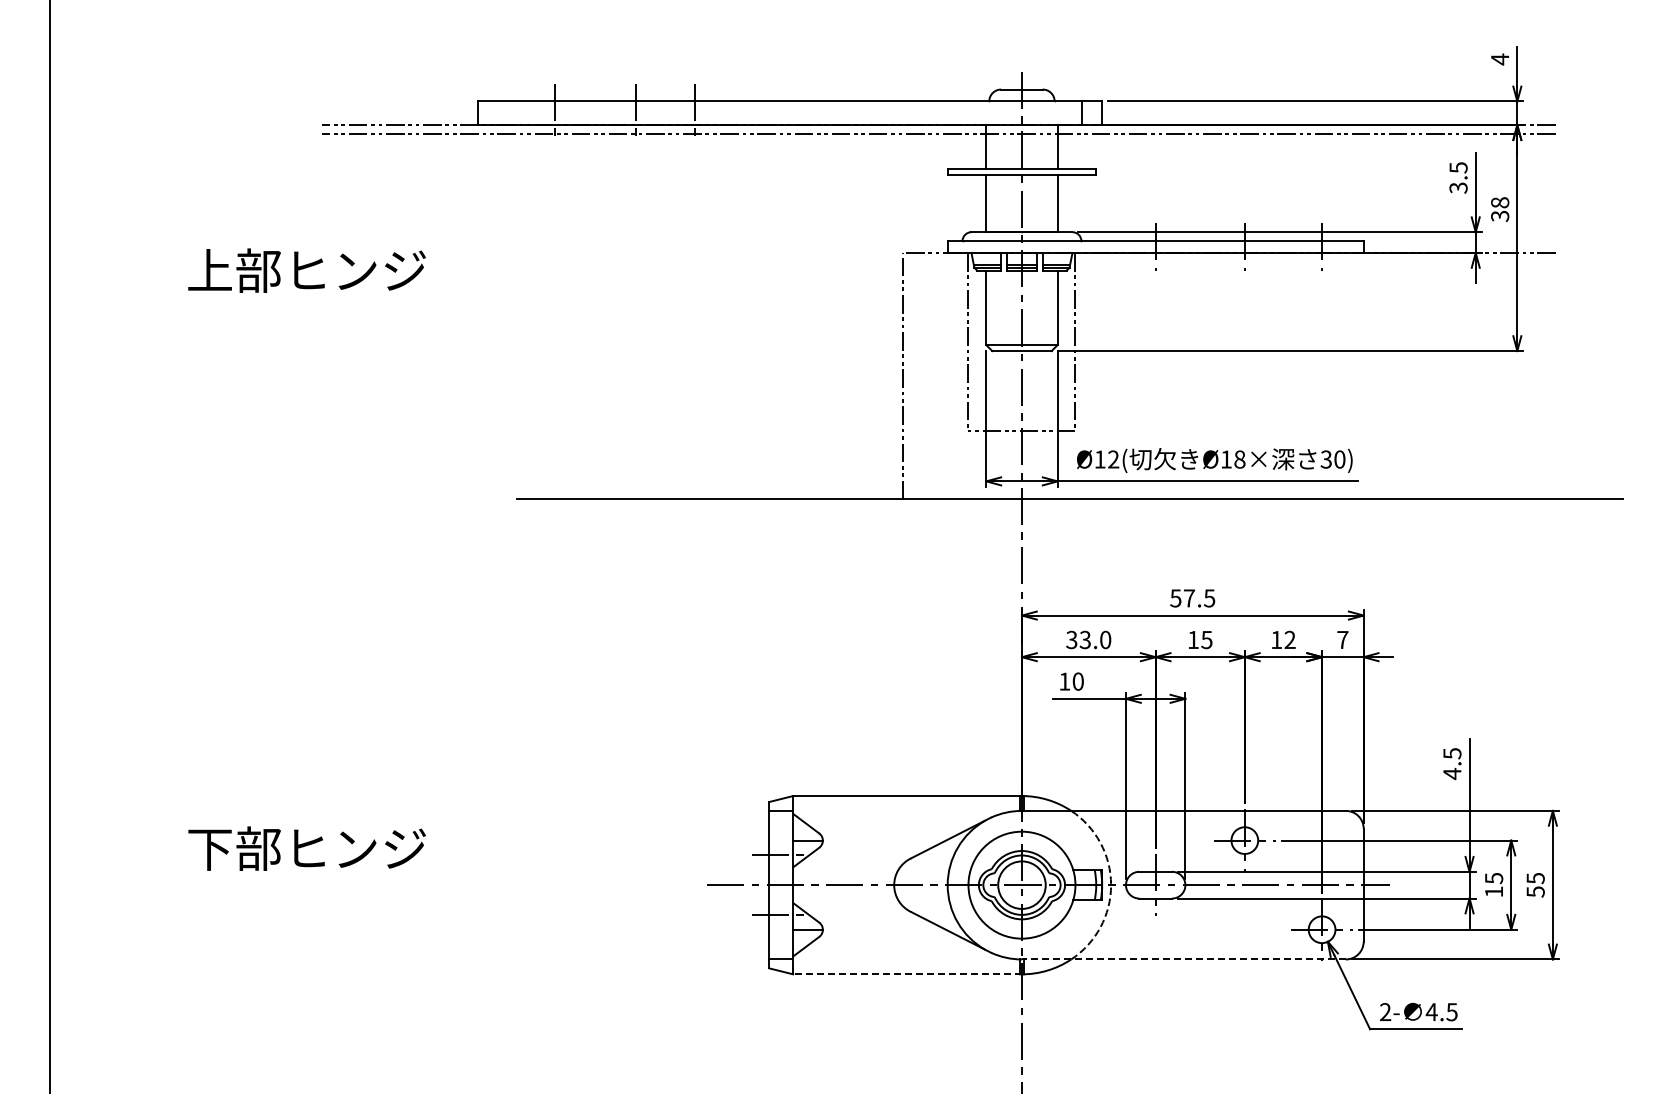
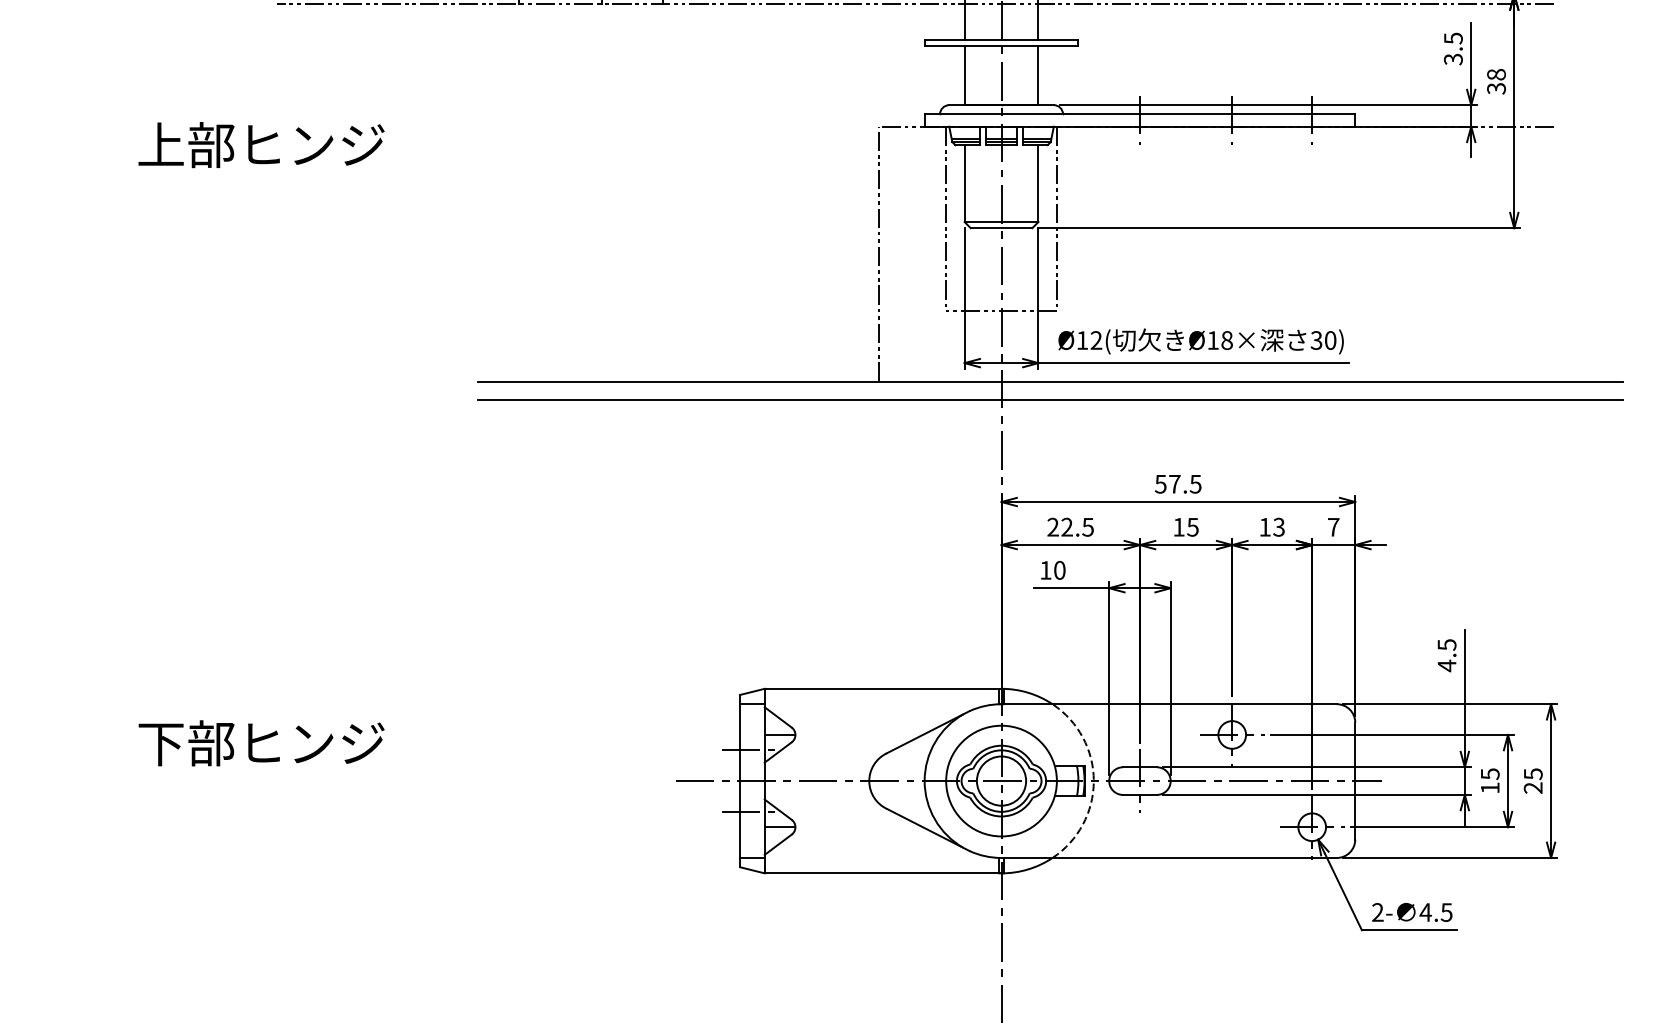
line: (1069, 517) -> (1050, 400), added
text: (1088, 639) -> (1070, 526), 33.0 -> 22.5
text: (1289, 640) -> (1278, 527), 12 -> 13
text: (1535, 891) -> (1533, 787), 55 -> 25
line: (1183, 959) -> (1168, 858), dashed -> solid
line: (907, 974) -> (883, 873), dashed -> solid

